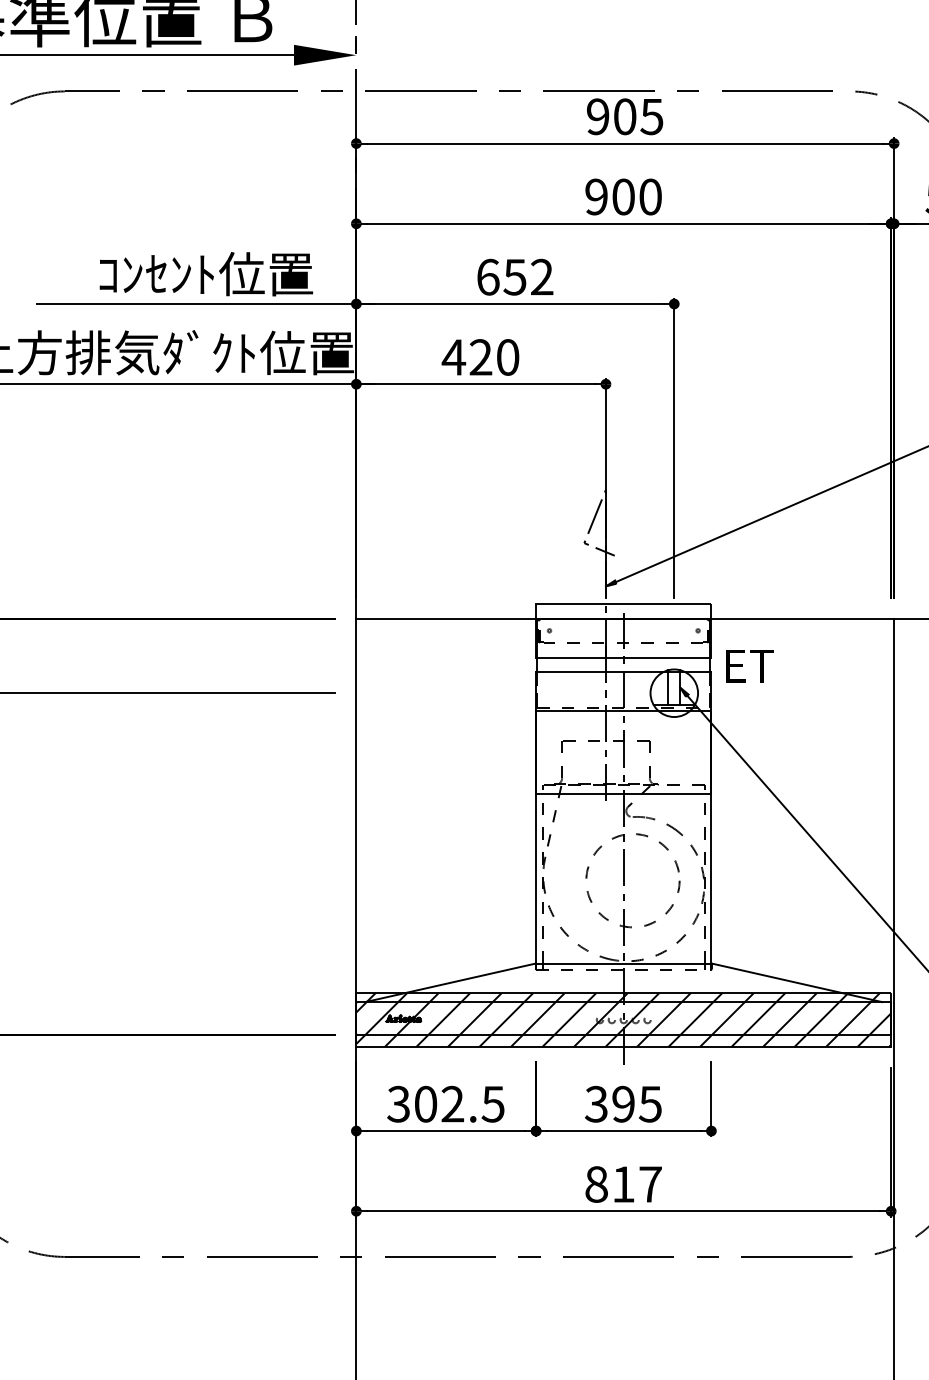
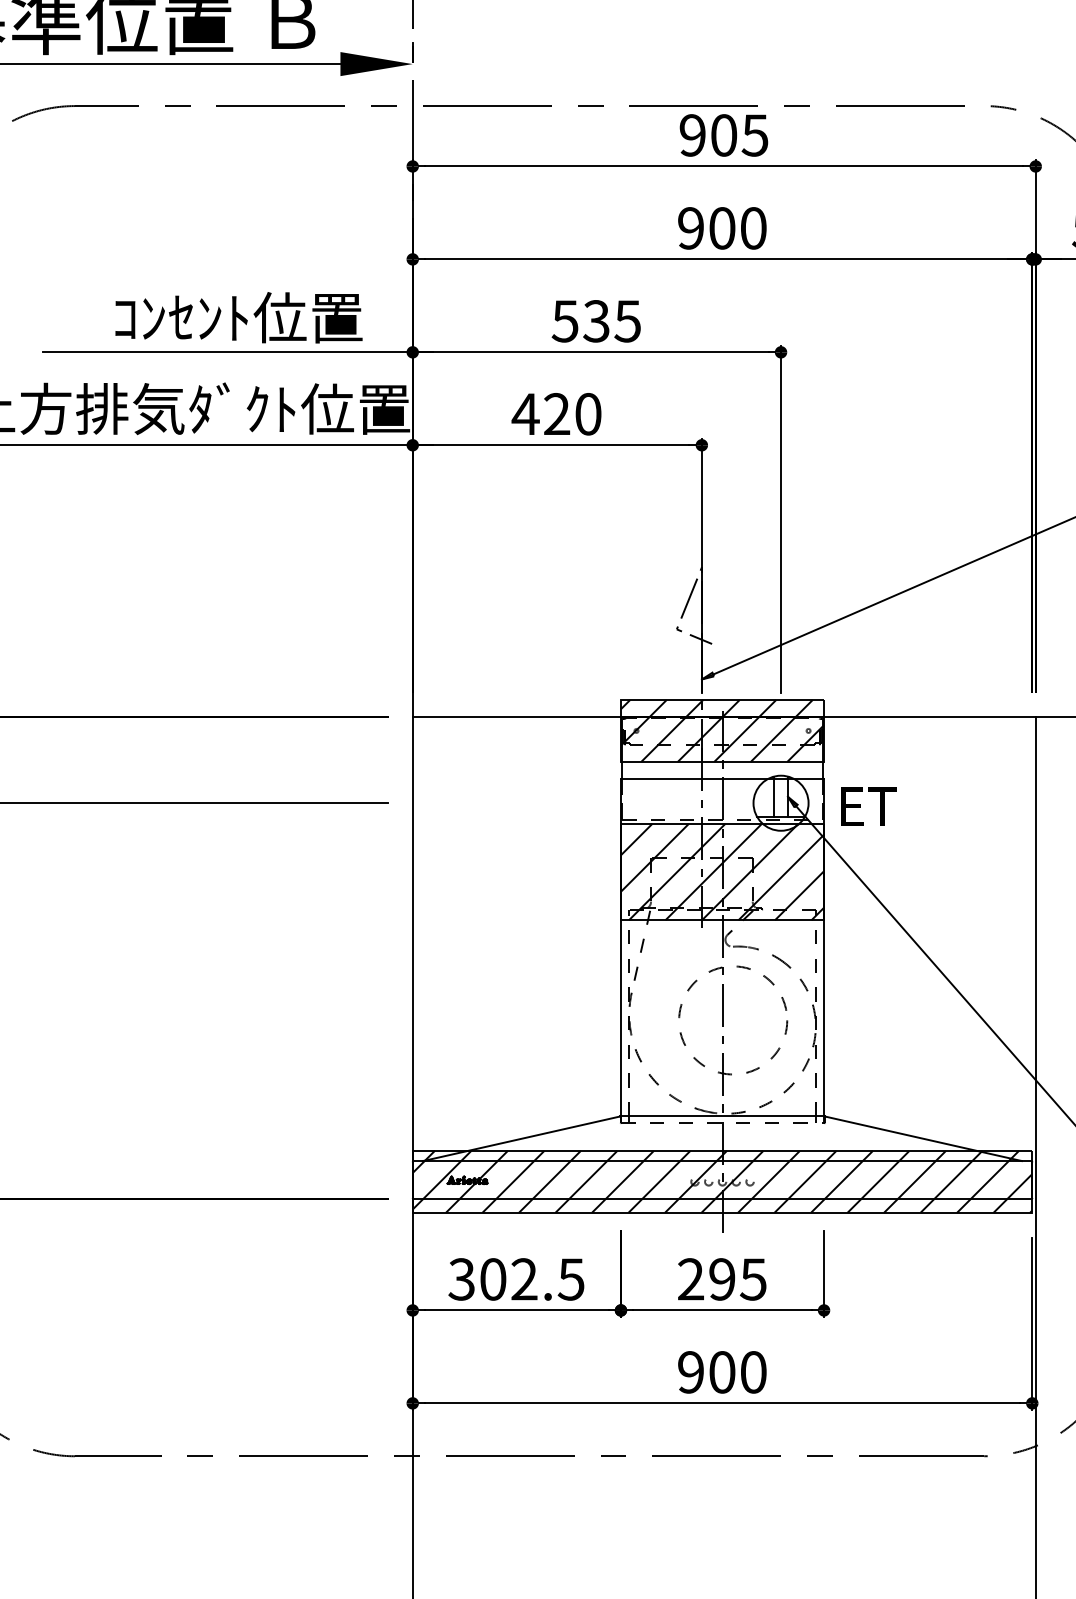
text: (514, 276) -> (595, 320), 652 -> 535
hatch: (623, 630) -> (722, 730), added
text: (749, 666) -> (868, 807), moved
hatch: (623, 752) -> (722, 871), added
text: (596, 1104) -> (690, 1279), 395 -> 295
text: (623, 1184) -> (722, 1372), 817 -> 900

